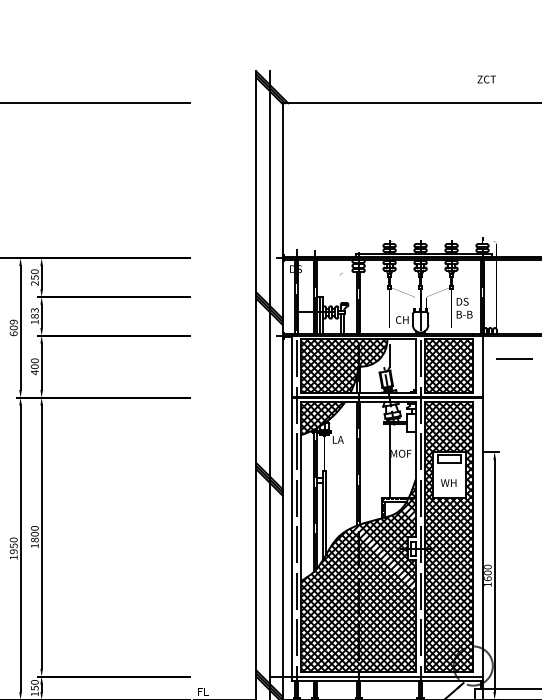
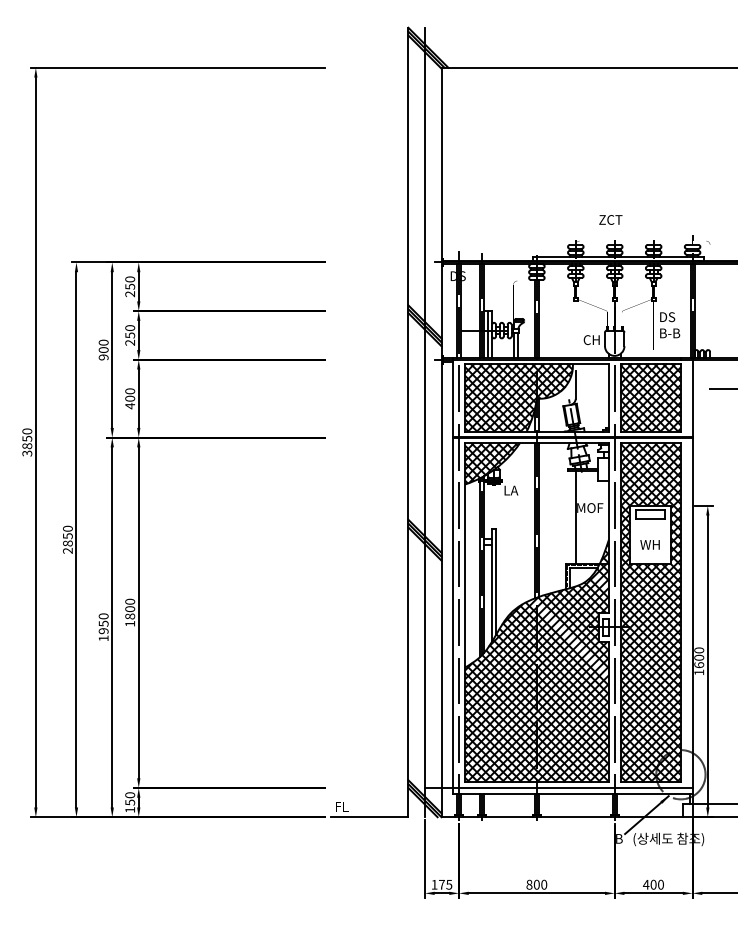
text: (486, 79) -> (610, 219), moved
text: (35, 316) -> (130, 335), 183 -> 250
text: (13, 327) -> (103, 349), 609 -> 900

